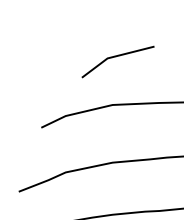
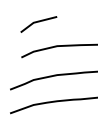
line: (117, 57) -> (38, 22), moved

